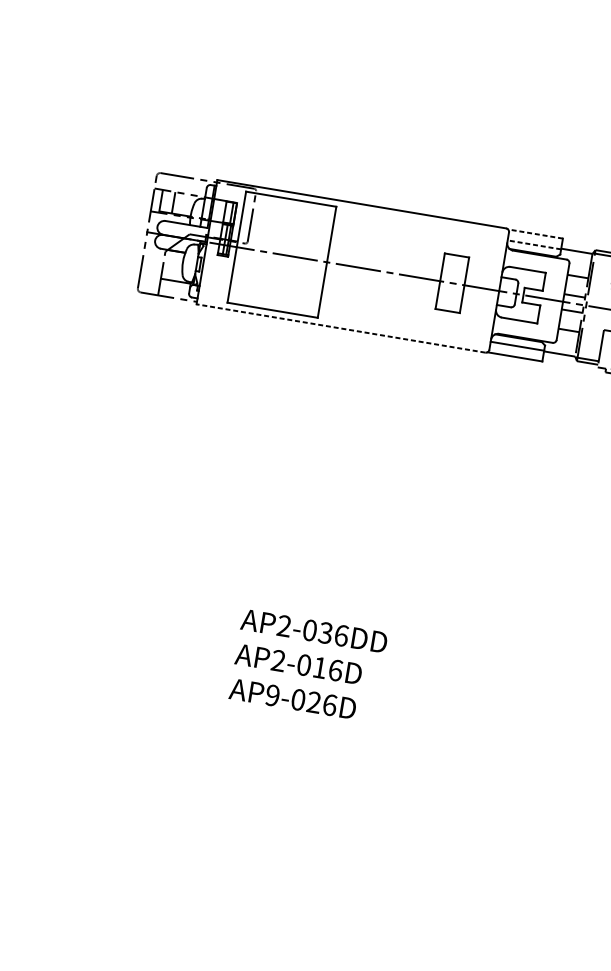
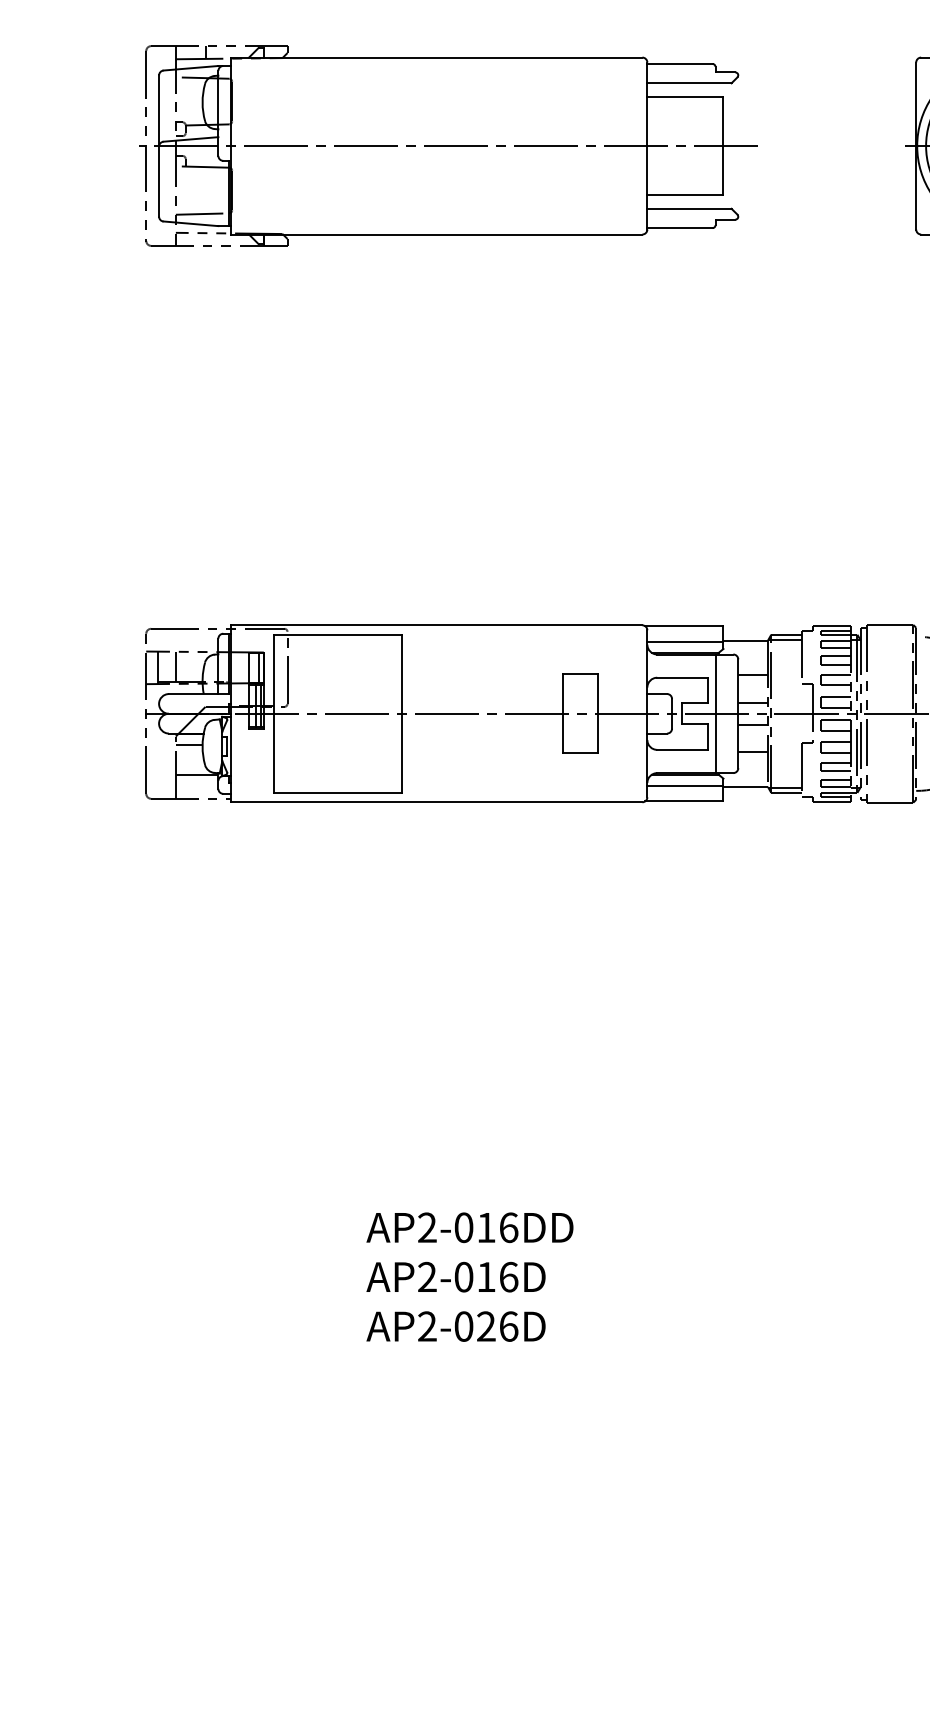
line: (534, 234) -> (683, 626), dashed -> solid
line: (533, 244) -> (684, 641), dashed -> solid
line: (173, 259) -> (188, 745), added
line: (547, 298) -> (715, 713), added
line: (340, 328) -> (436, 802), dashed -> solid
text: (325, 632) -> (485, 1227), AP2-036DD -> AP2-016DD
text: (272, 695) -> (427, 1326), AP9-026D -> AP2-026D

